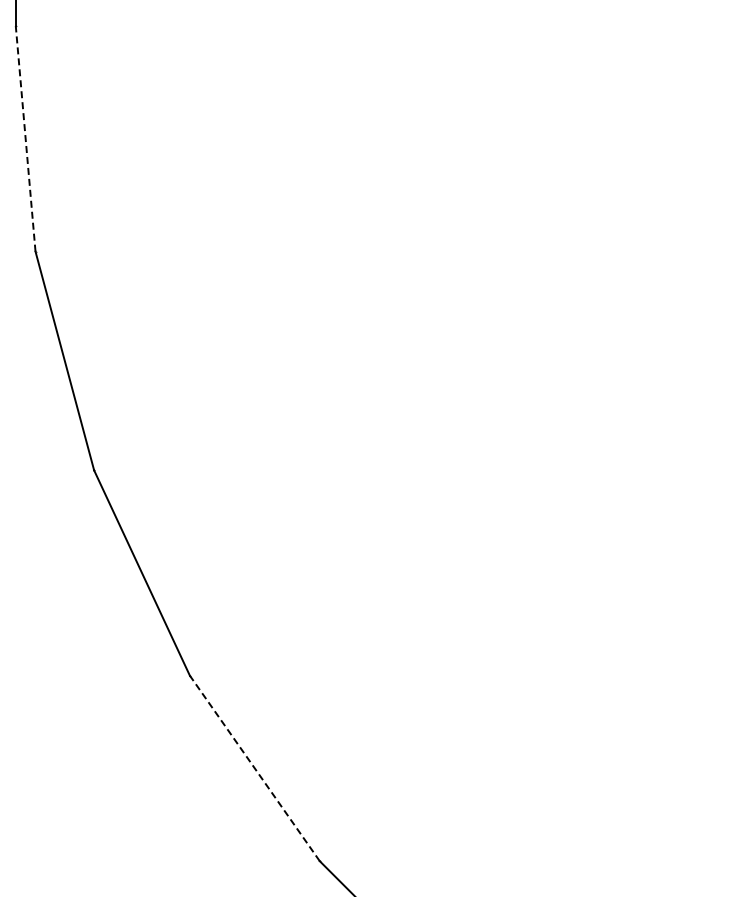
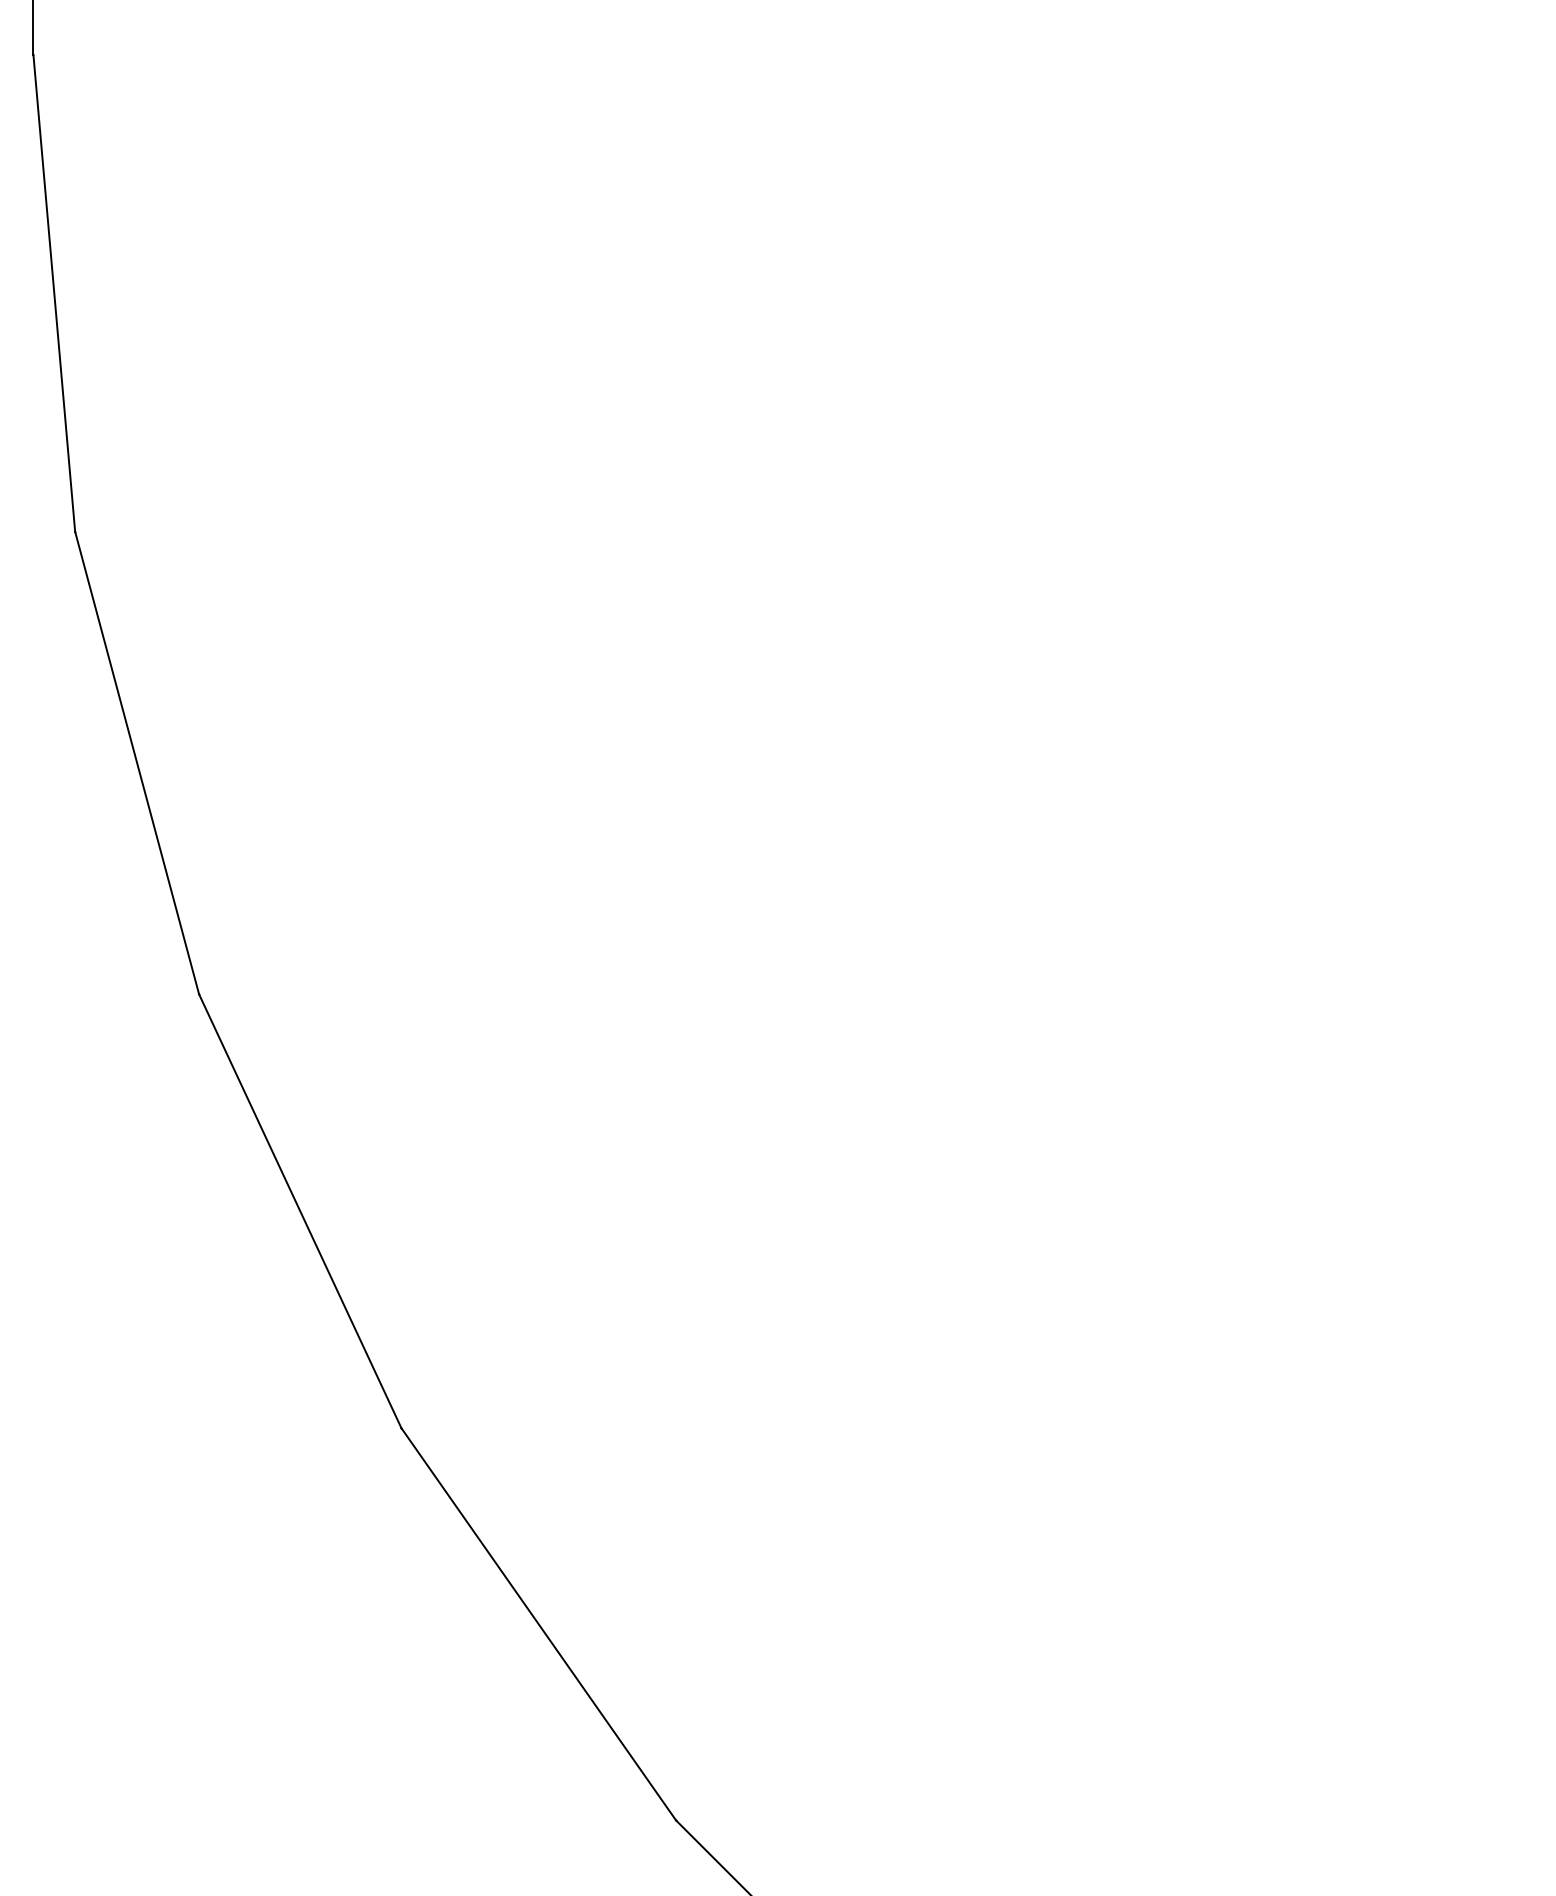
line: (25, 138) -> (53, 292), dashed -> solid
line: (254, 768) -> (538, 1624), dashed -> solid

